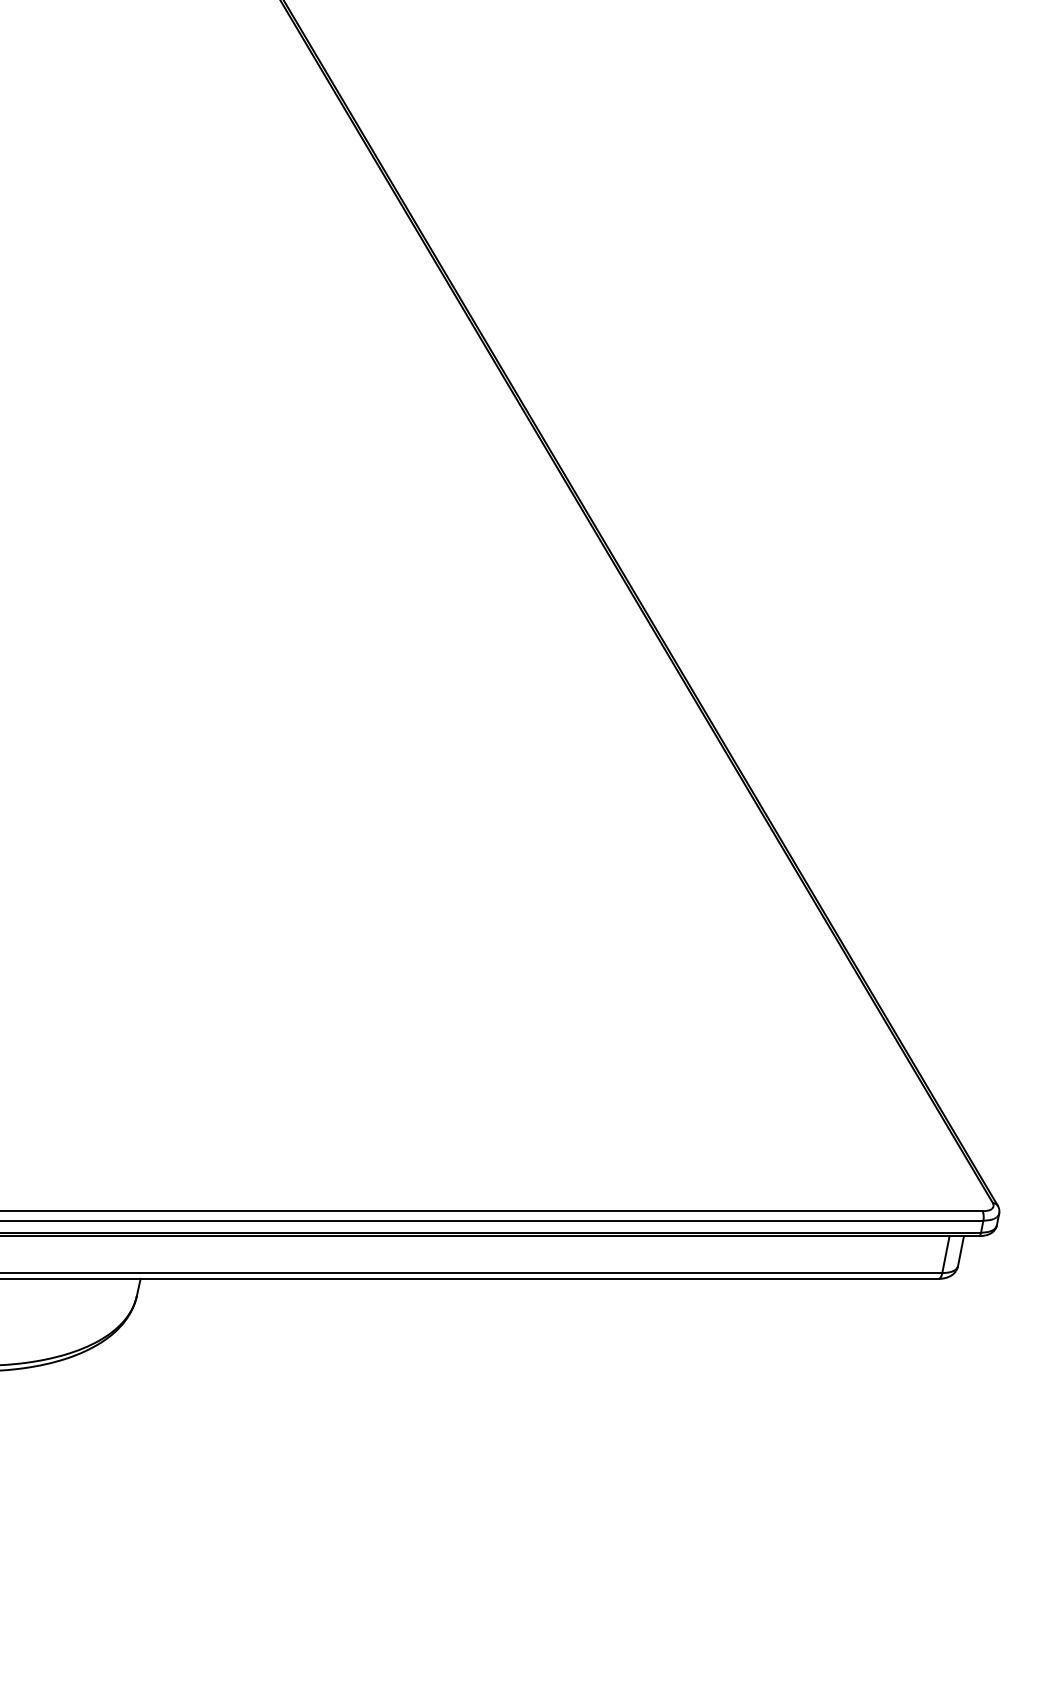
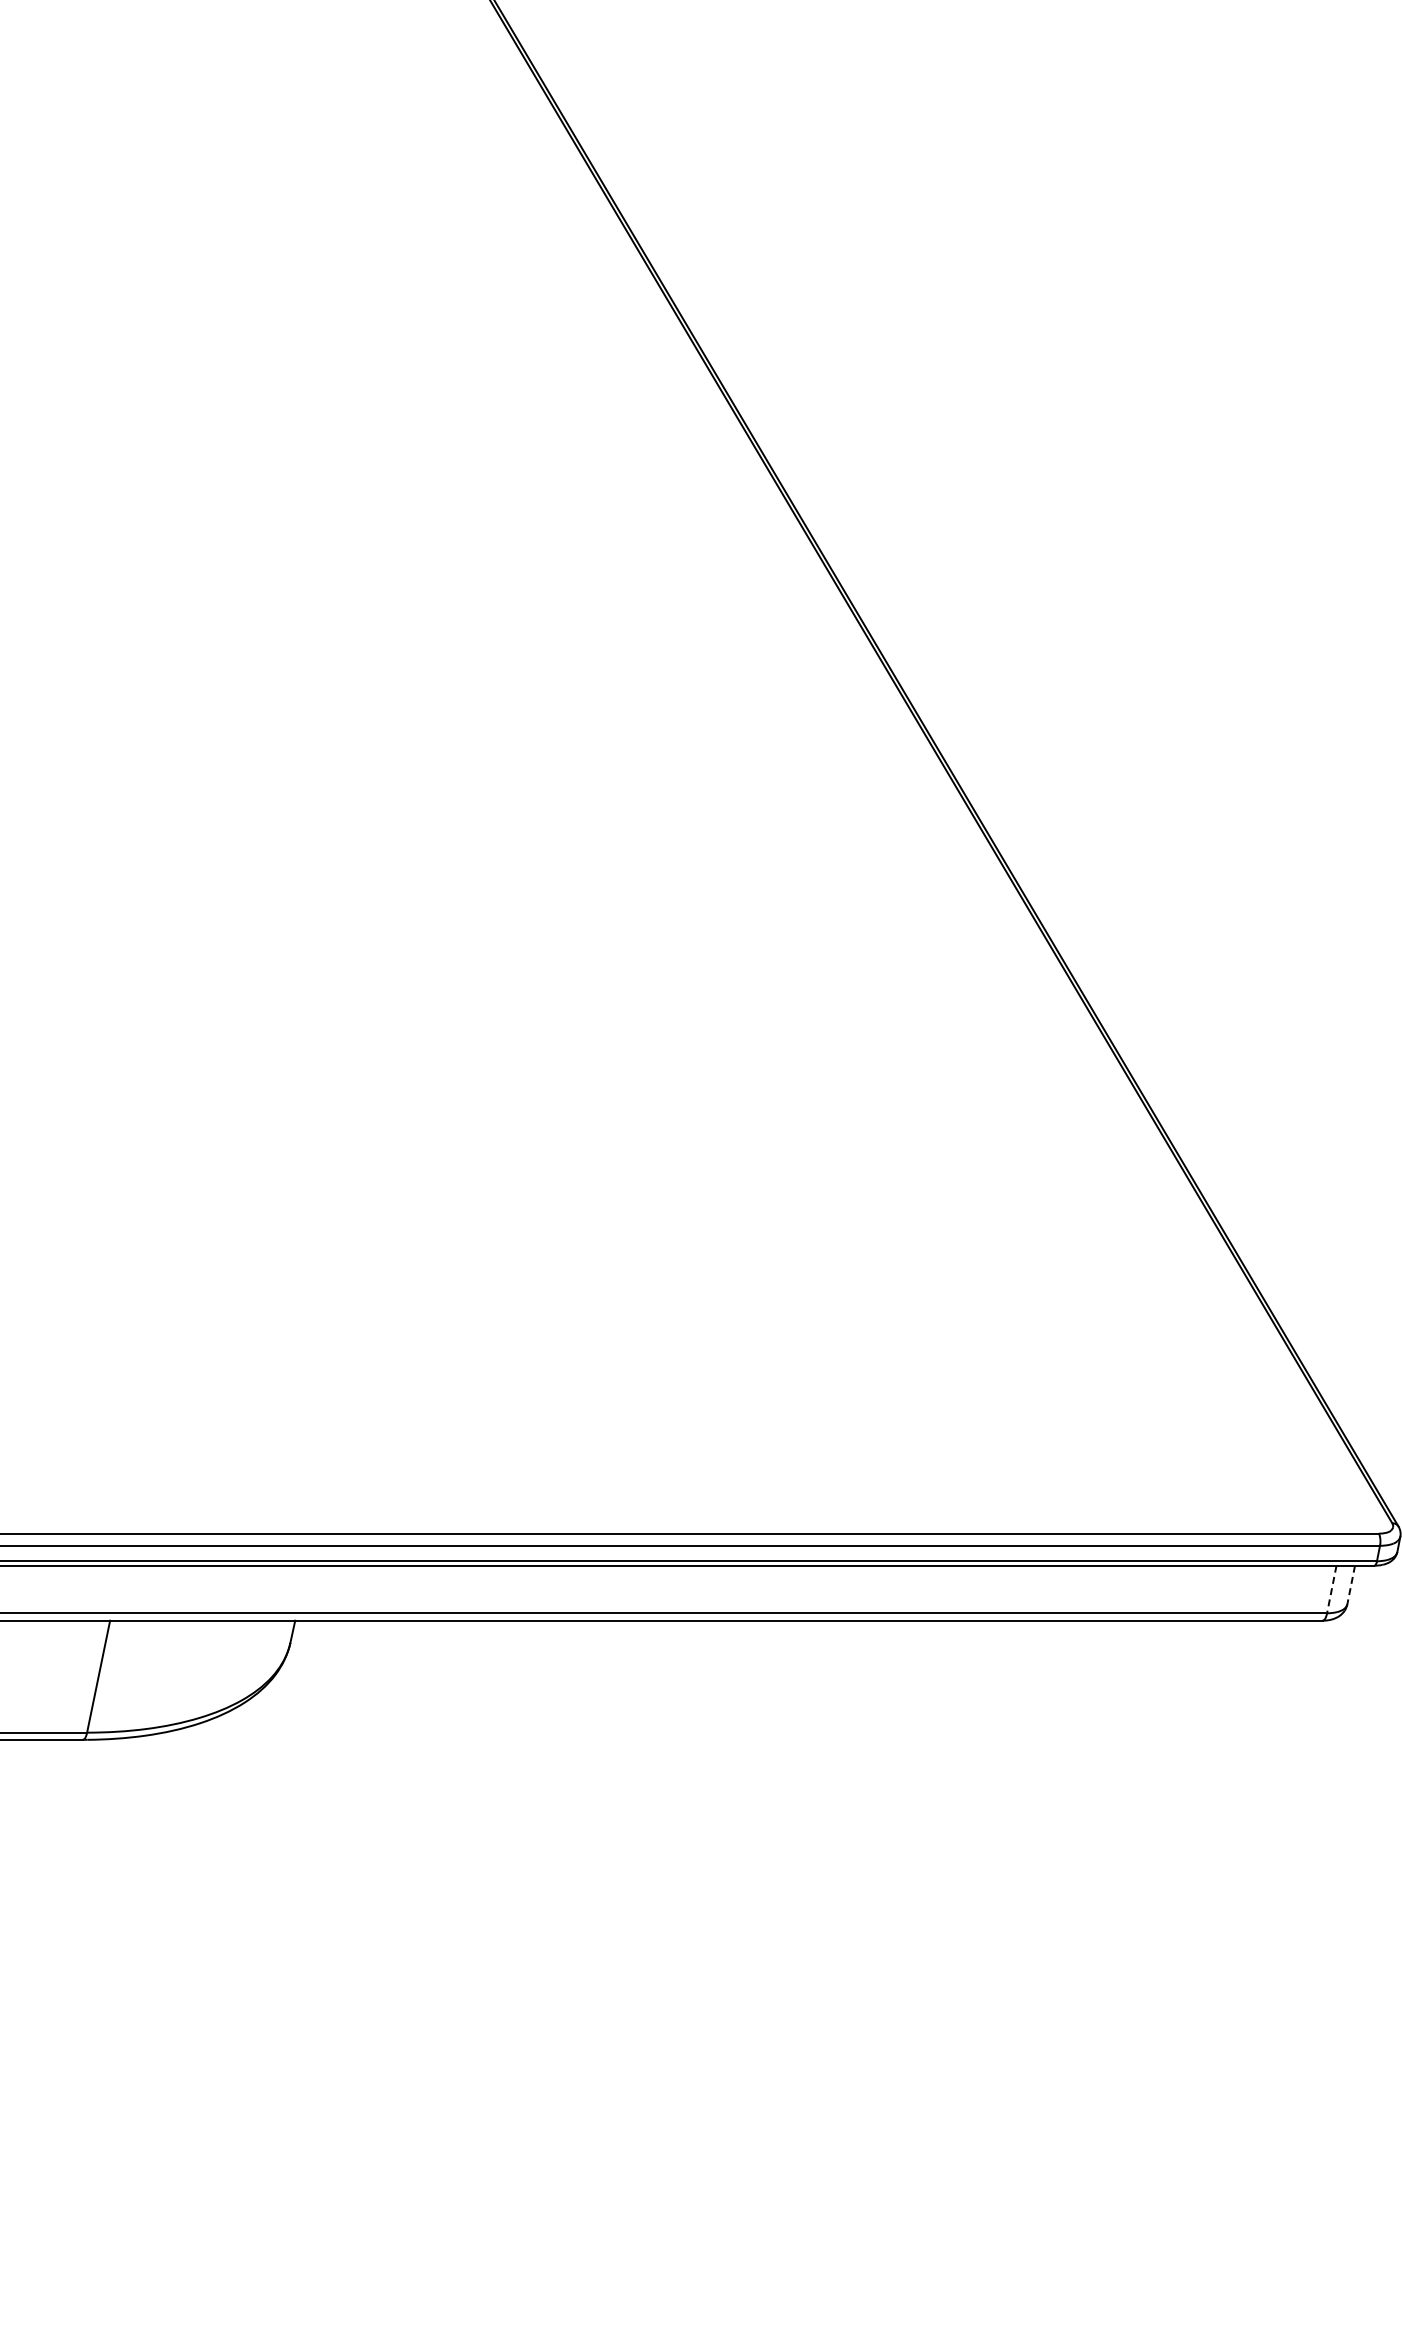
line: (961, 1250) -> (1351, 1584), solid -> dashed
line: (945, 1255) -> (1331, 1590), solid -> dashed

